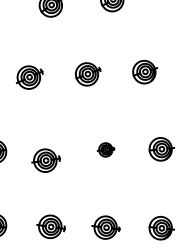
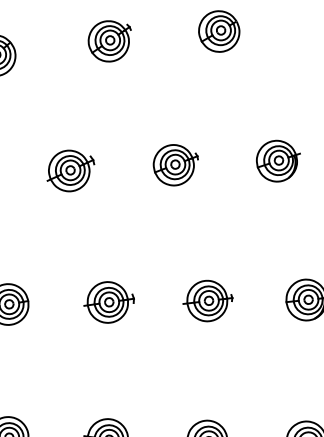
part: (105, 149) -> (207, 300), size x1.67
part: (45, 160) -> (108, 302), moved

